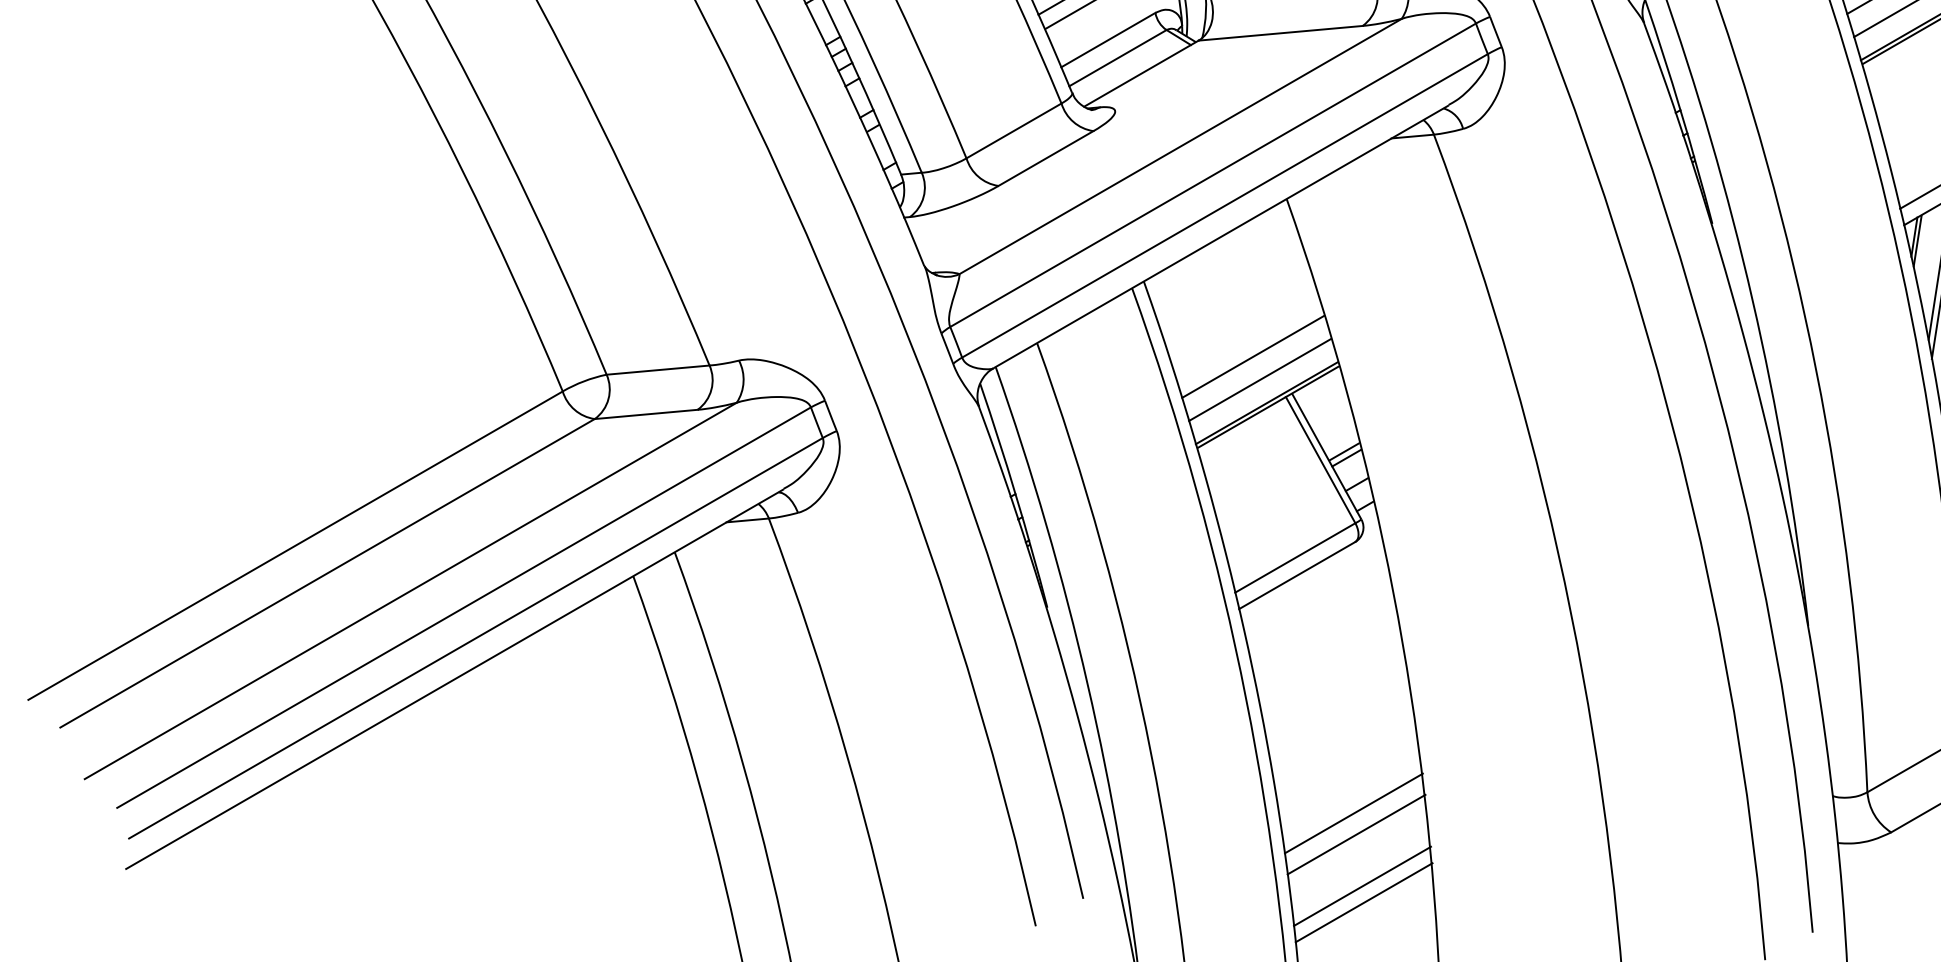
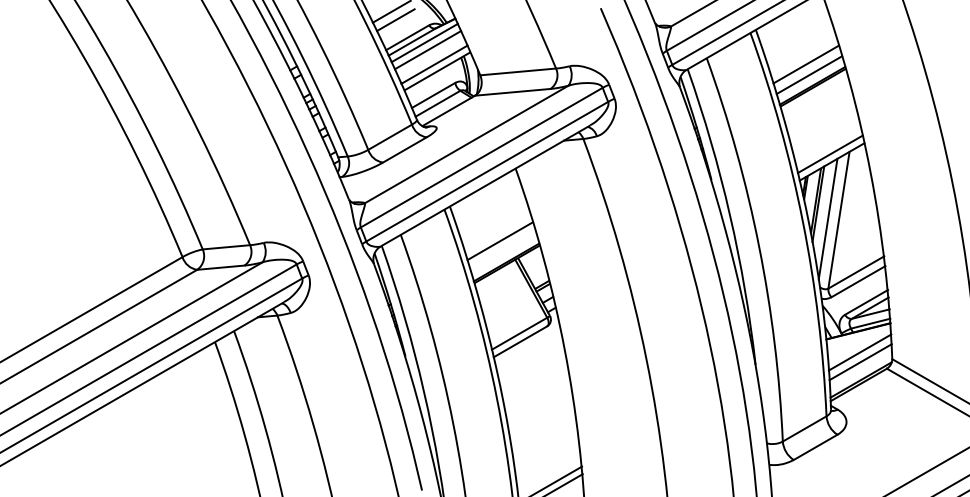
line: (1260, 379) -> (503, 251), removed
line: (1353, 811) -> (546, 450), removed
line: (1355, 833) -> (547, 460), removed

